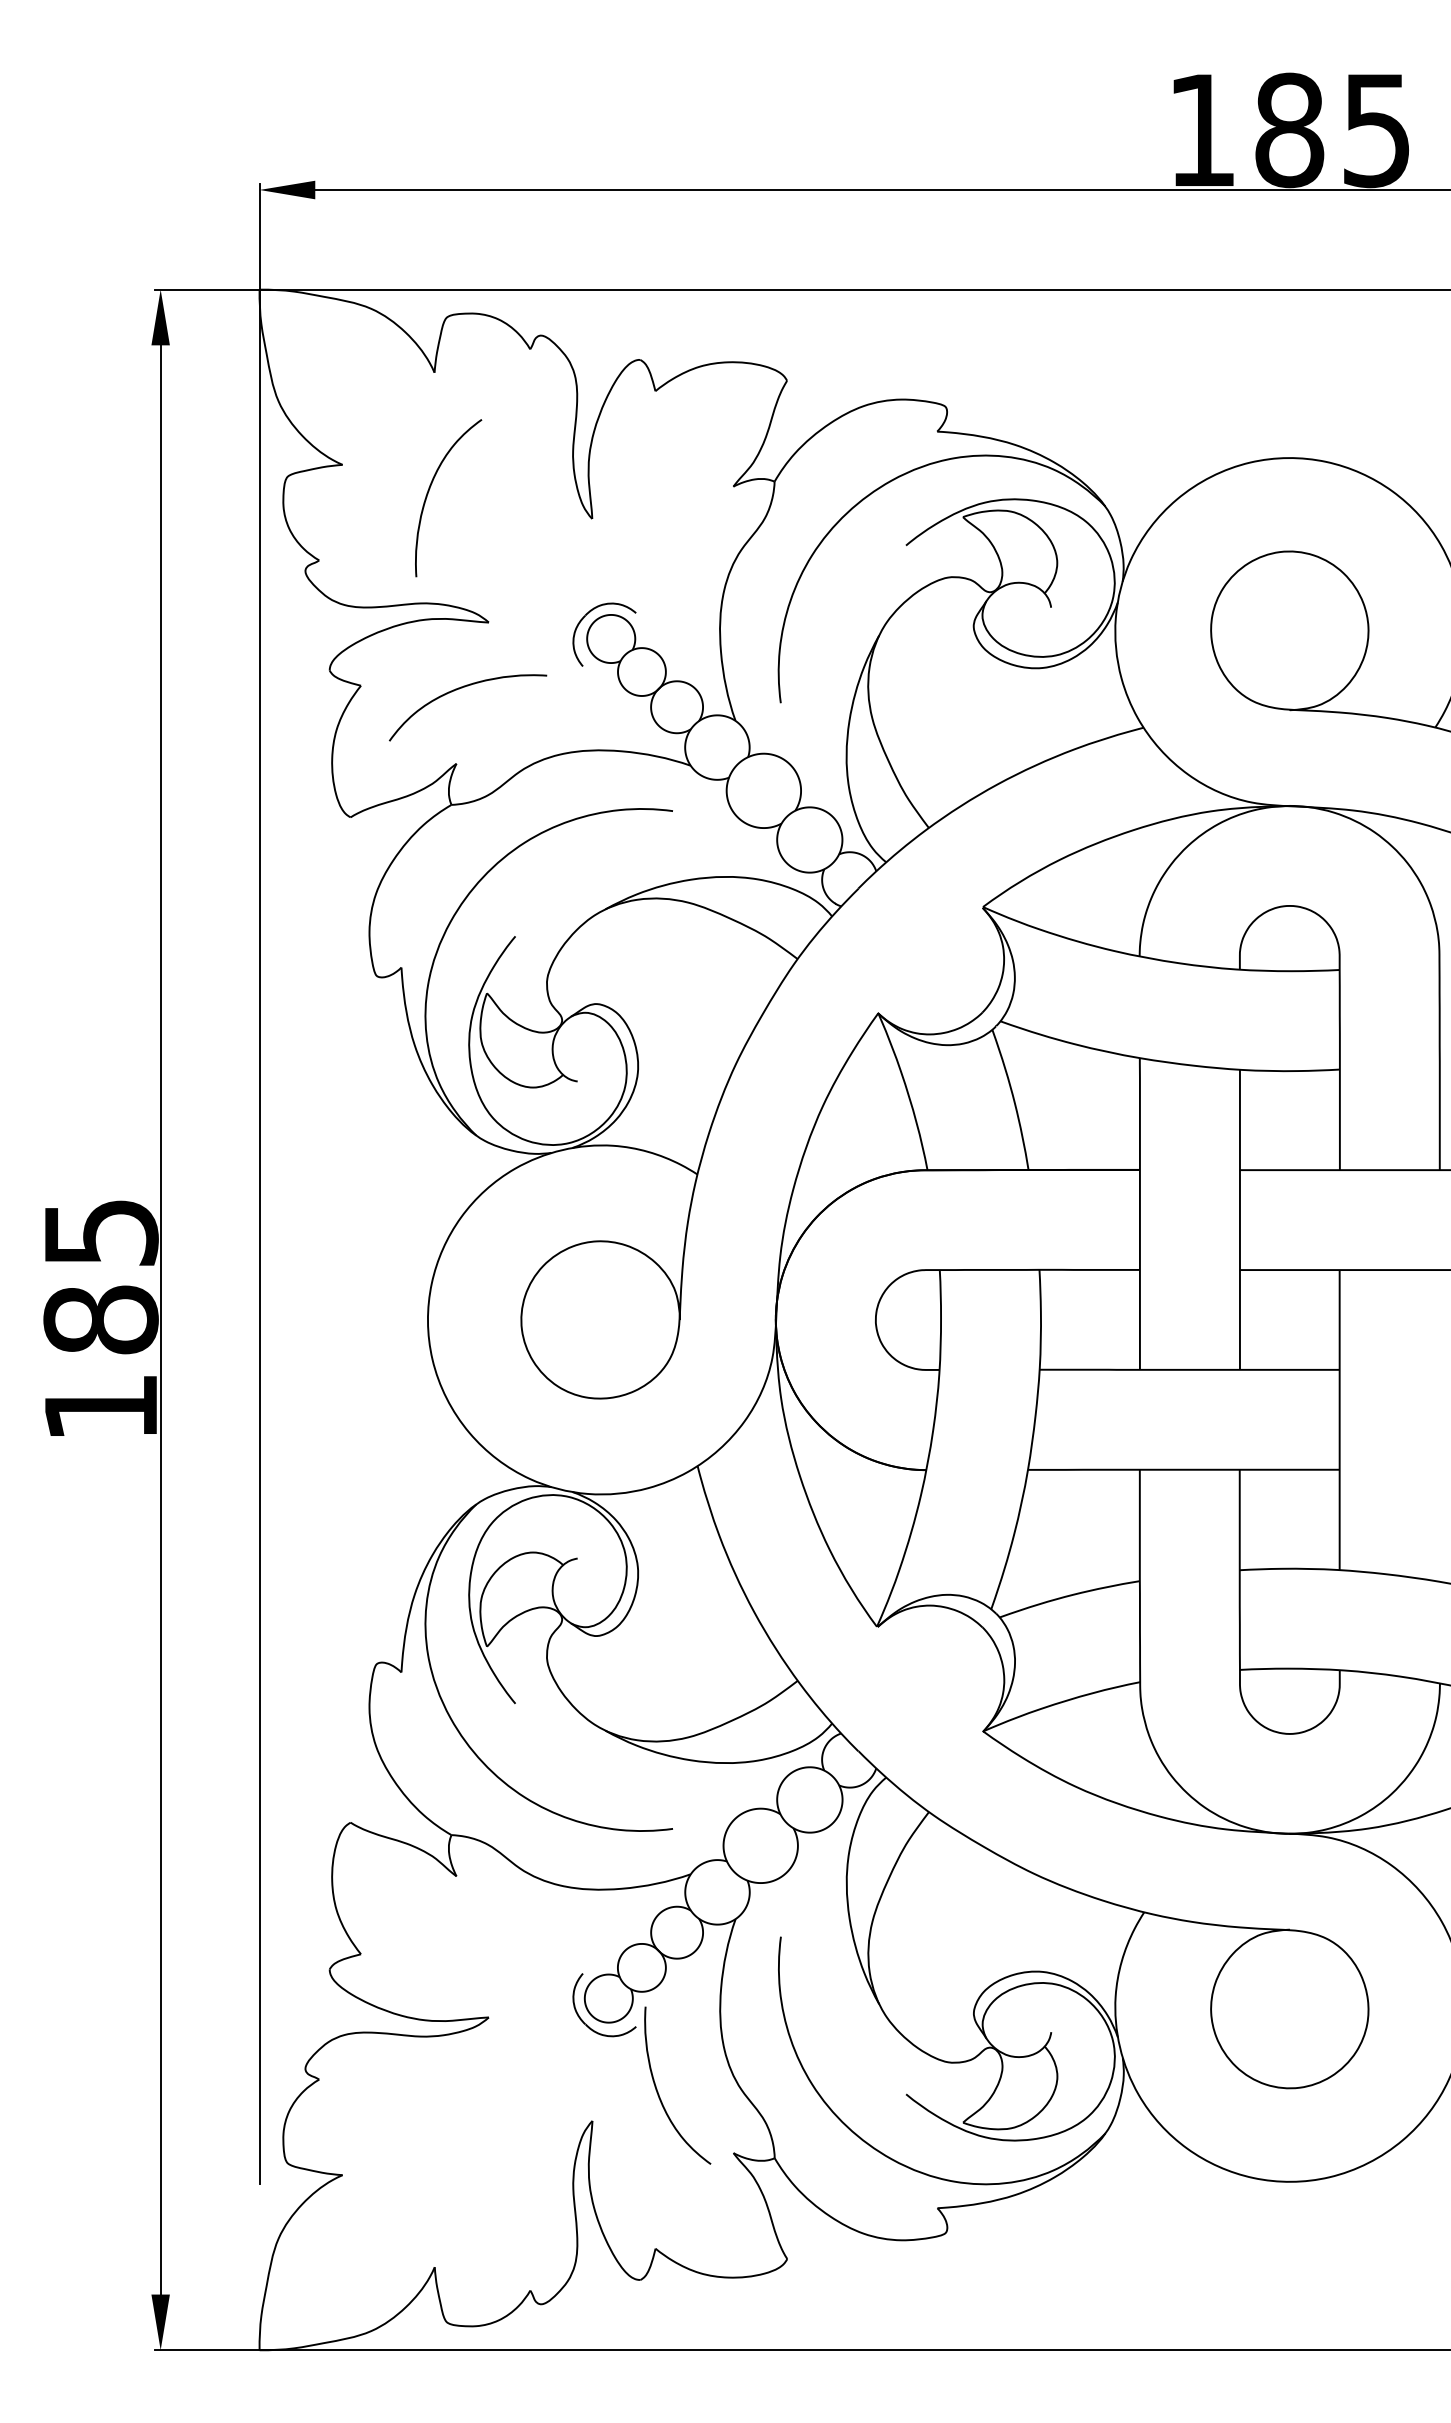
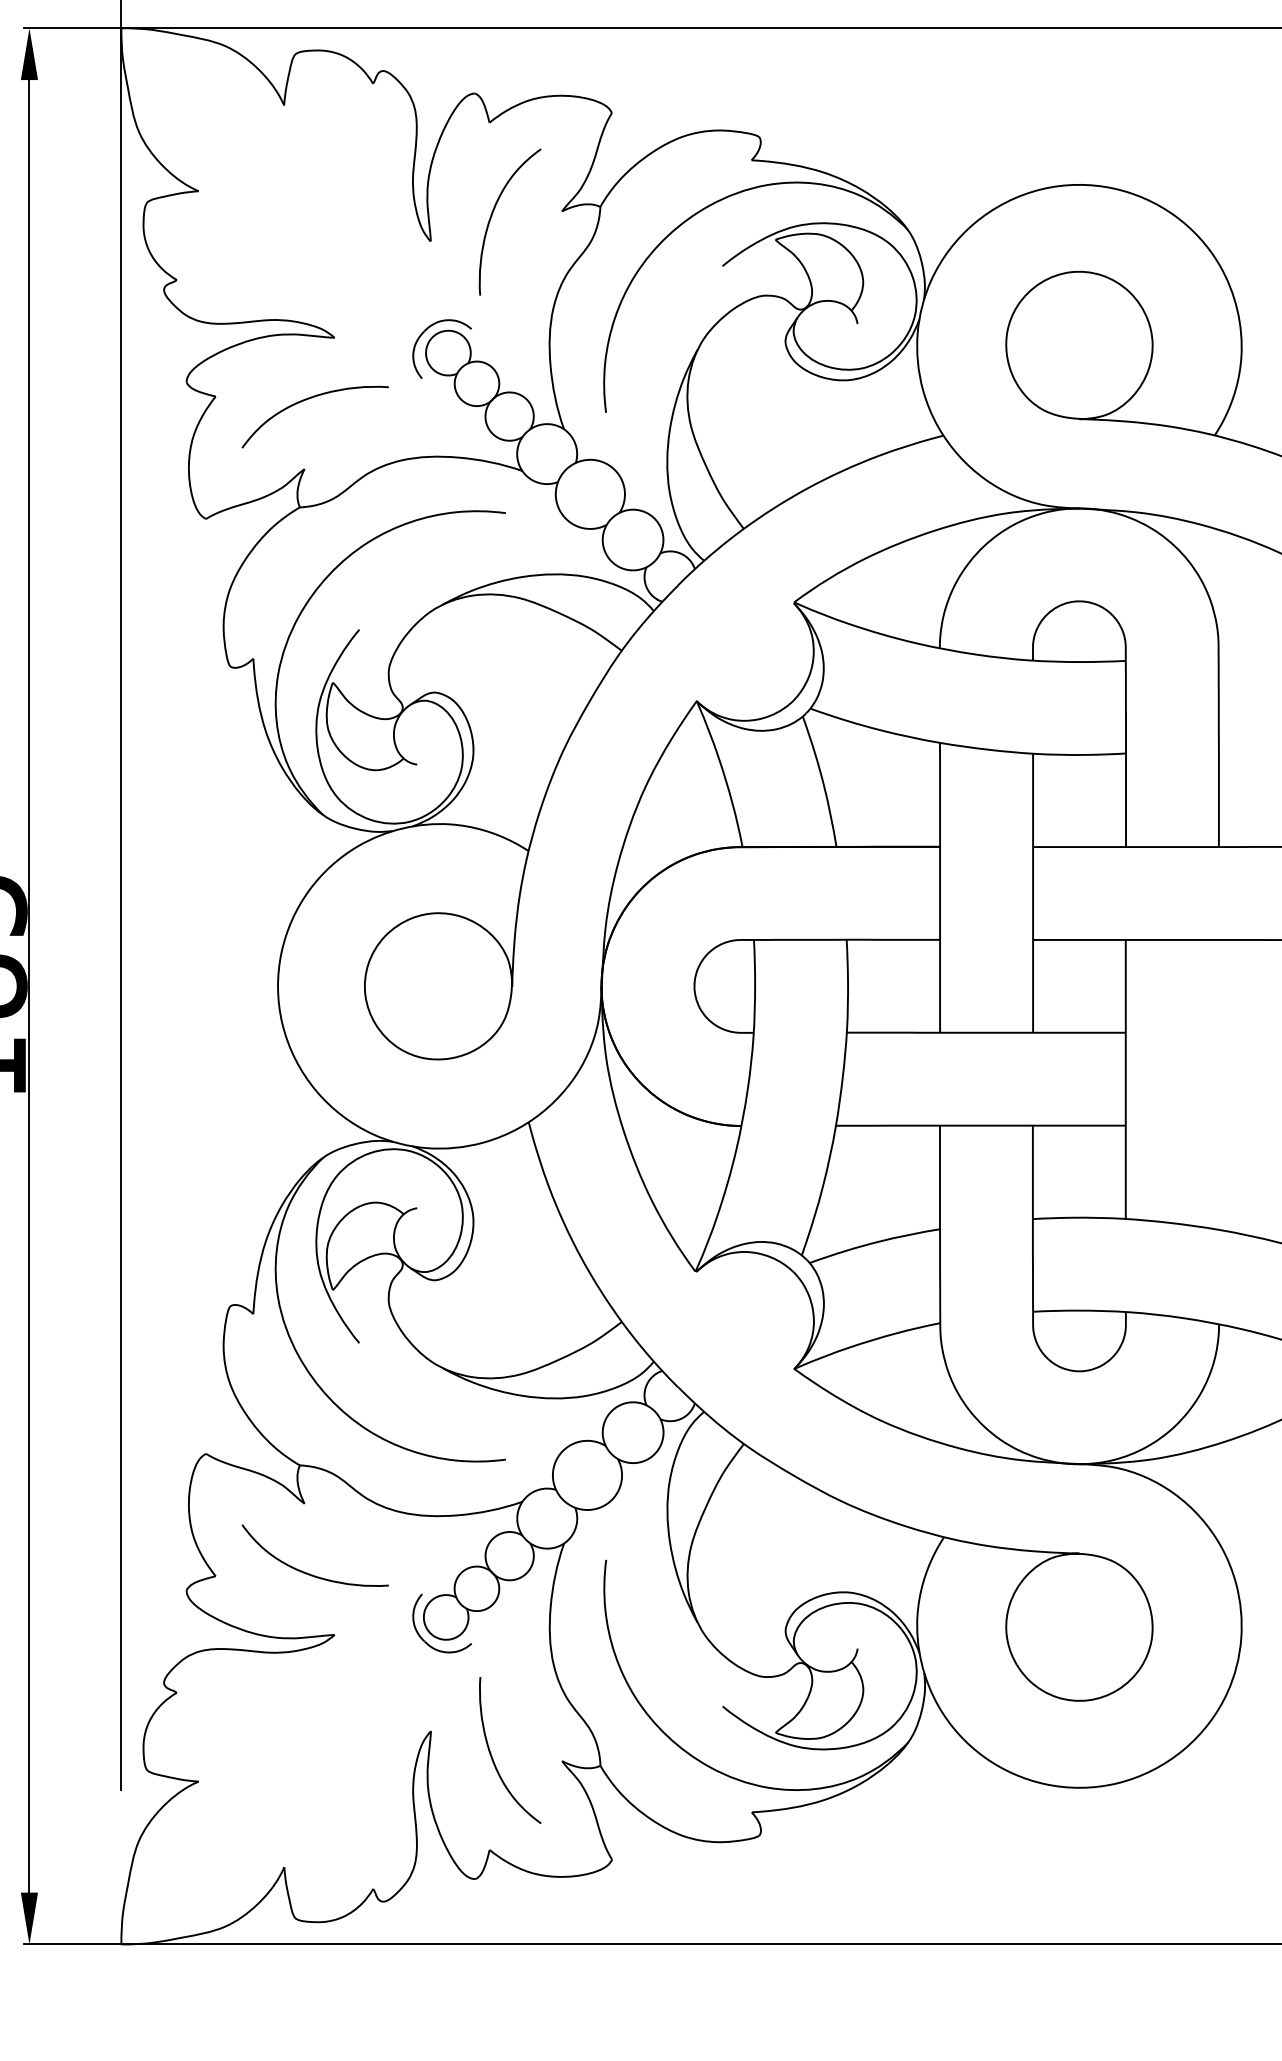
curve: (429, 491) -> (492, 215), moved
curve: (462, 1951) -> (310, 1573), added
curve: (658, 2091) -> (492, 1755), moved

